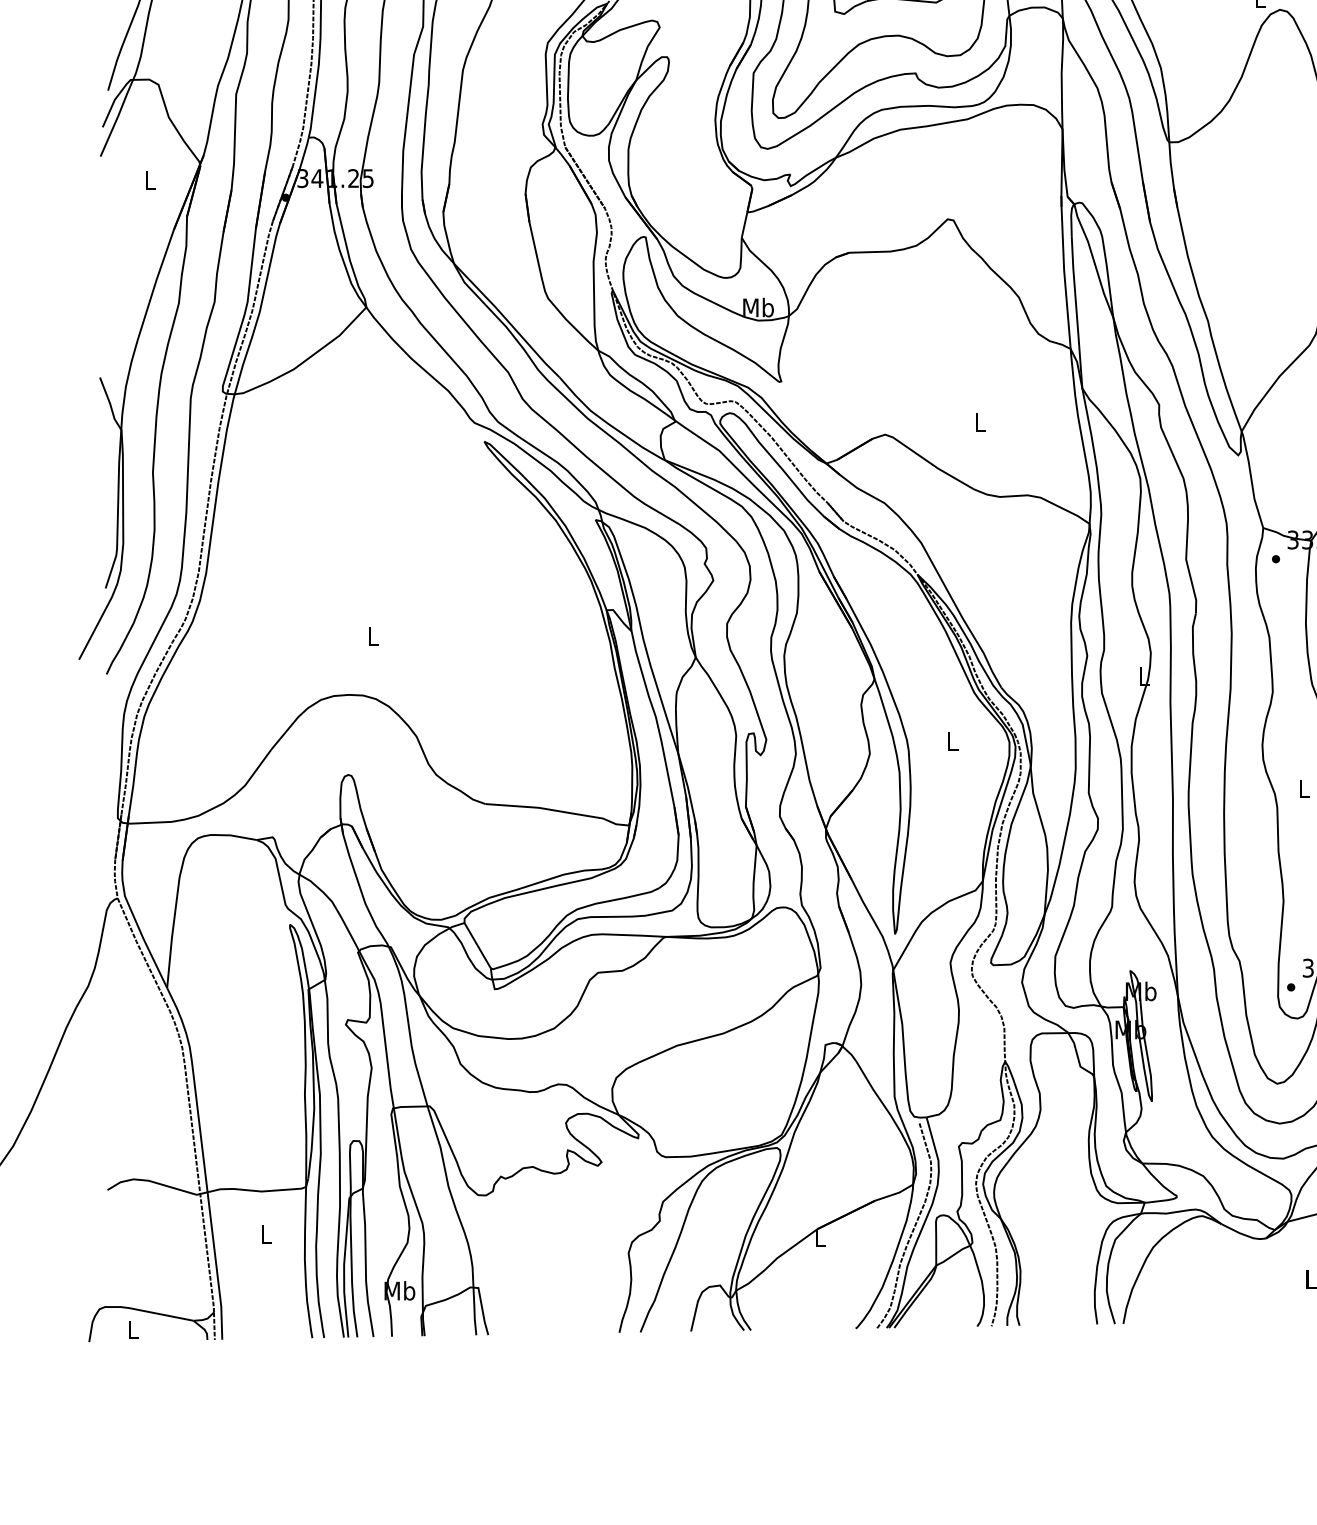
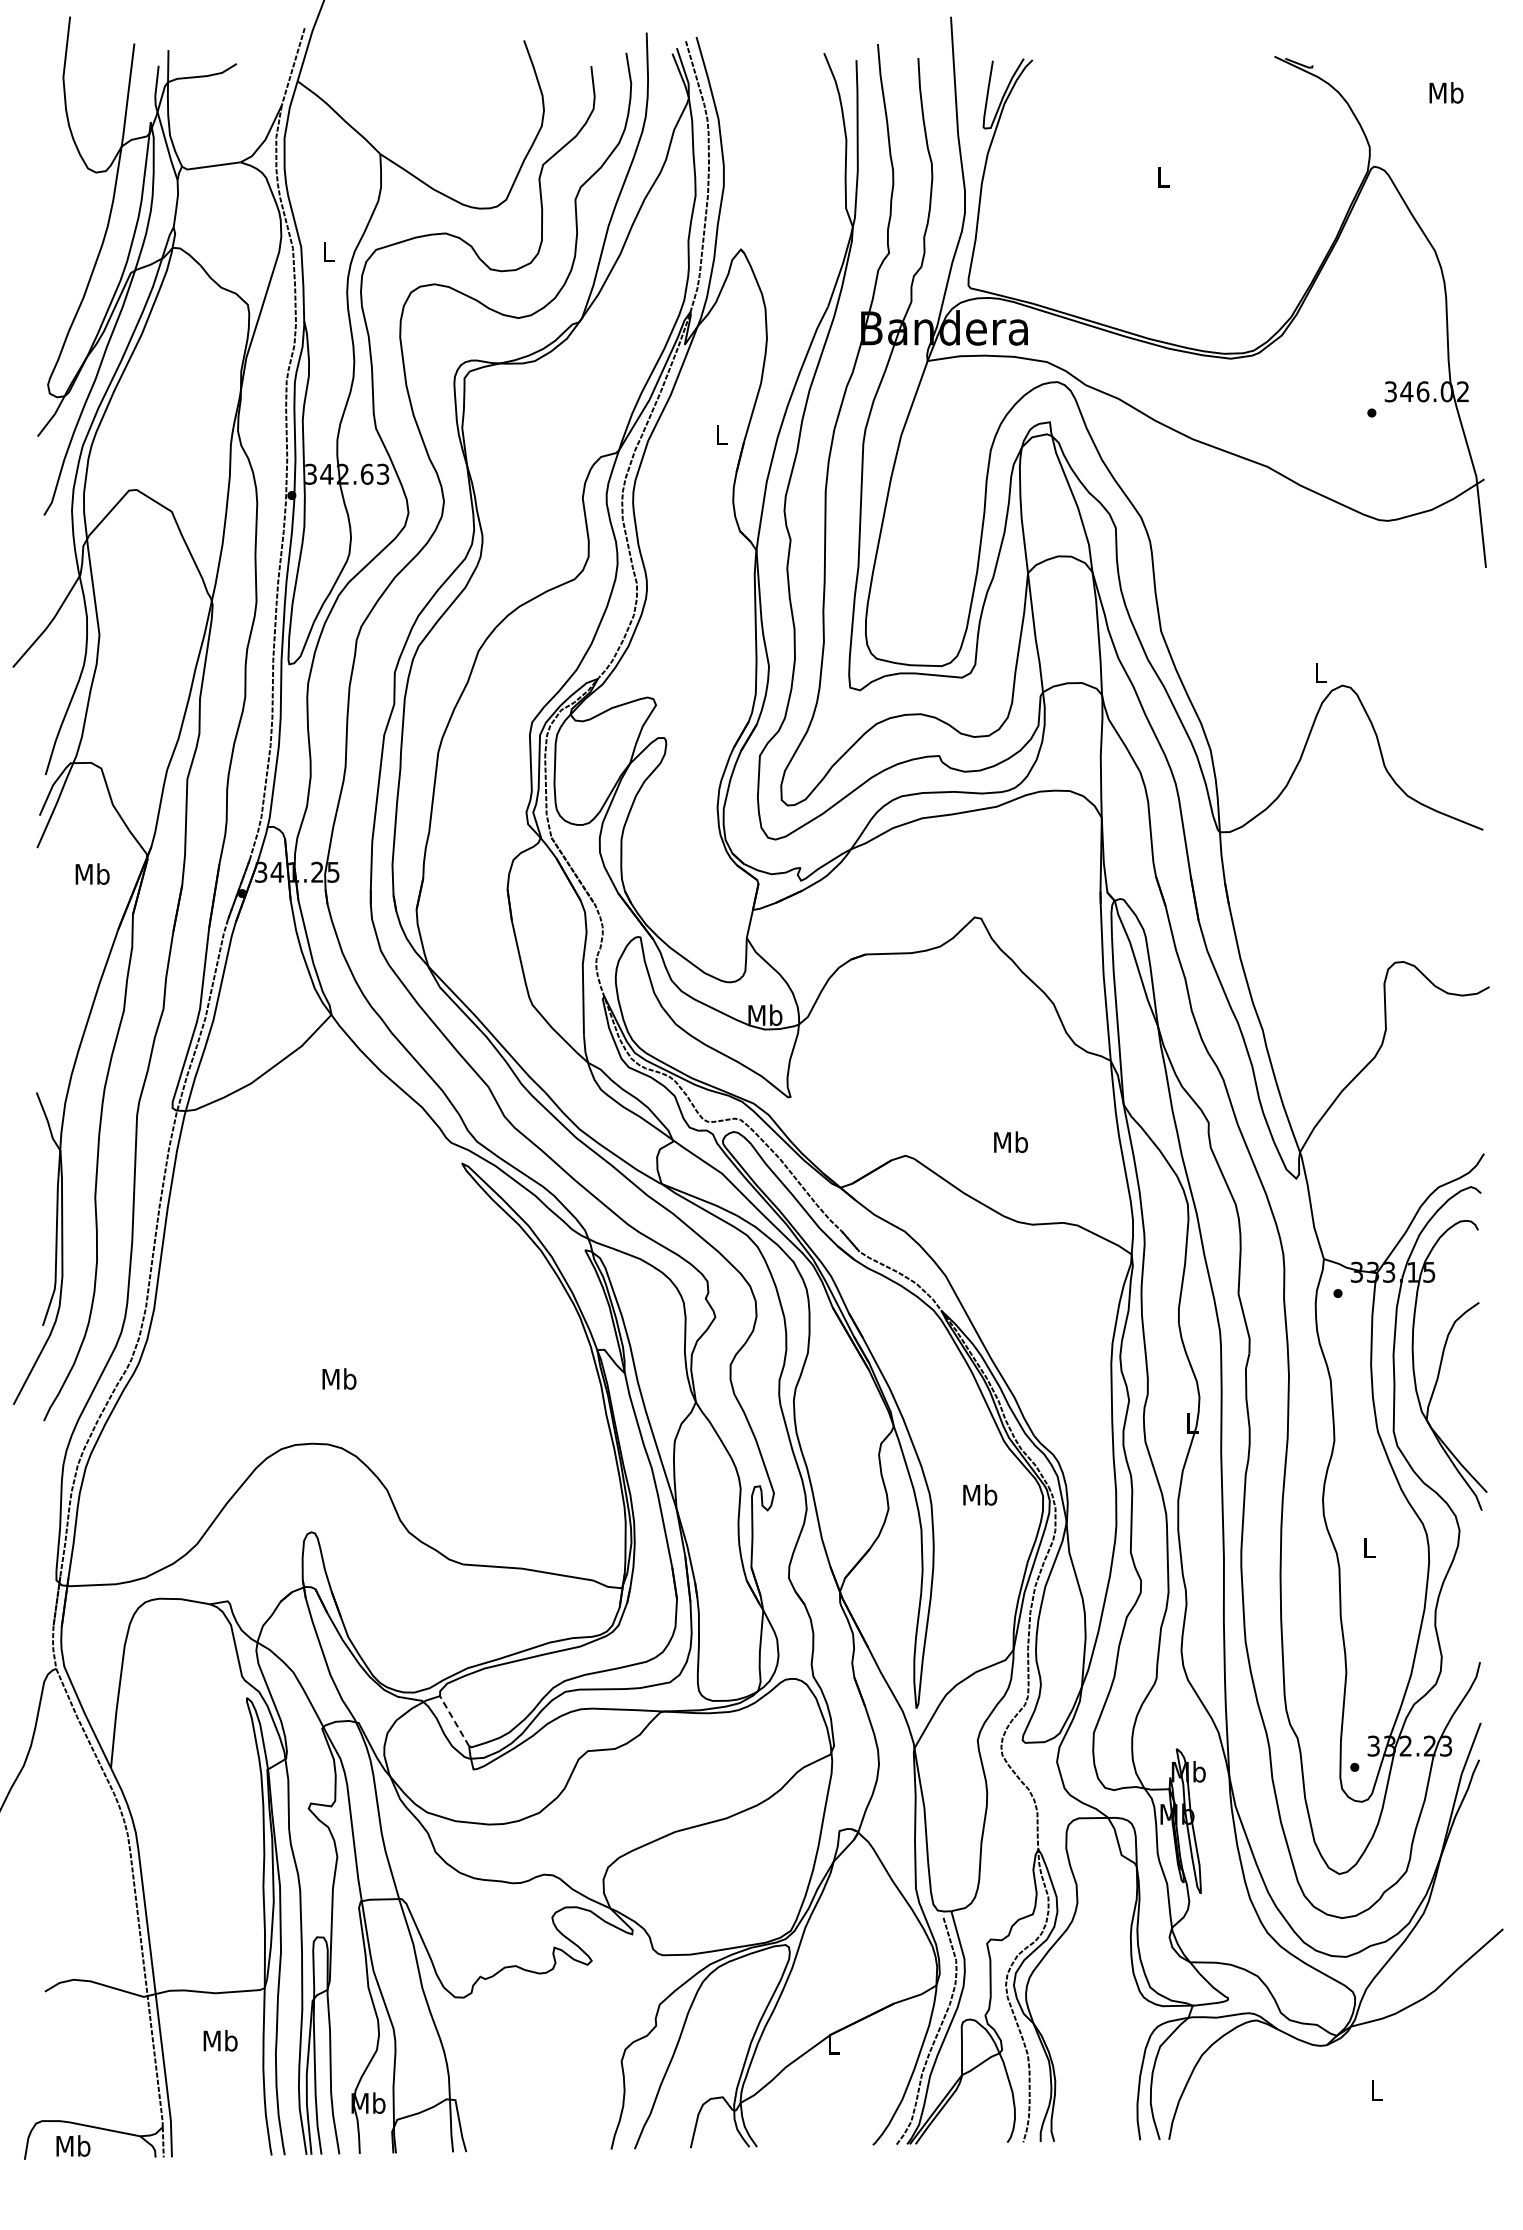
text: (150, 179) -> (92, 873), L -> Mb
text: (980, 422) -> (1010, 1142), L -> Mb
text: (373, 635) -> (339, 1378), L -> Mb
text: (952, 740) -> (980, 1494), L -> Mb
line: (477, 945) -> (454, 1721), solid -> dashed
text: (266, 1234) -> (220, 2040), L -> Mb
text: (133, 1329) -> (73, 2145), L -> Mb

